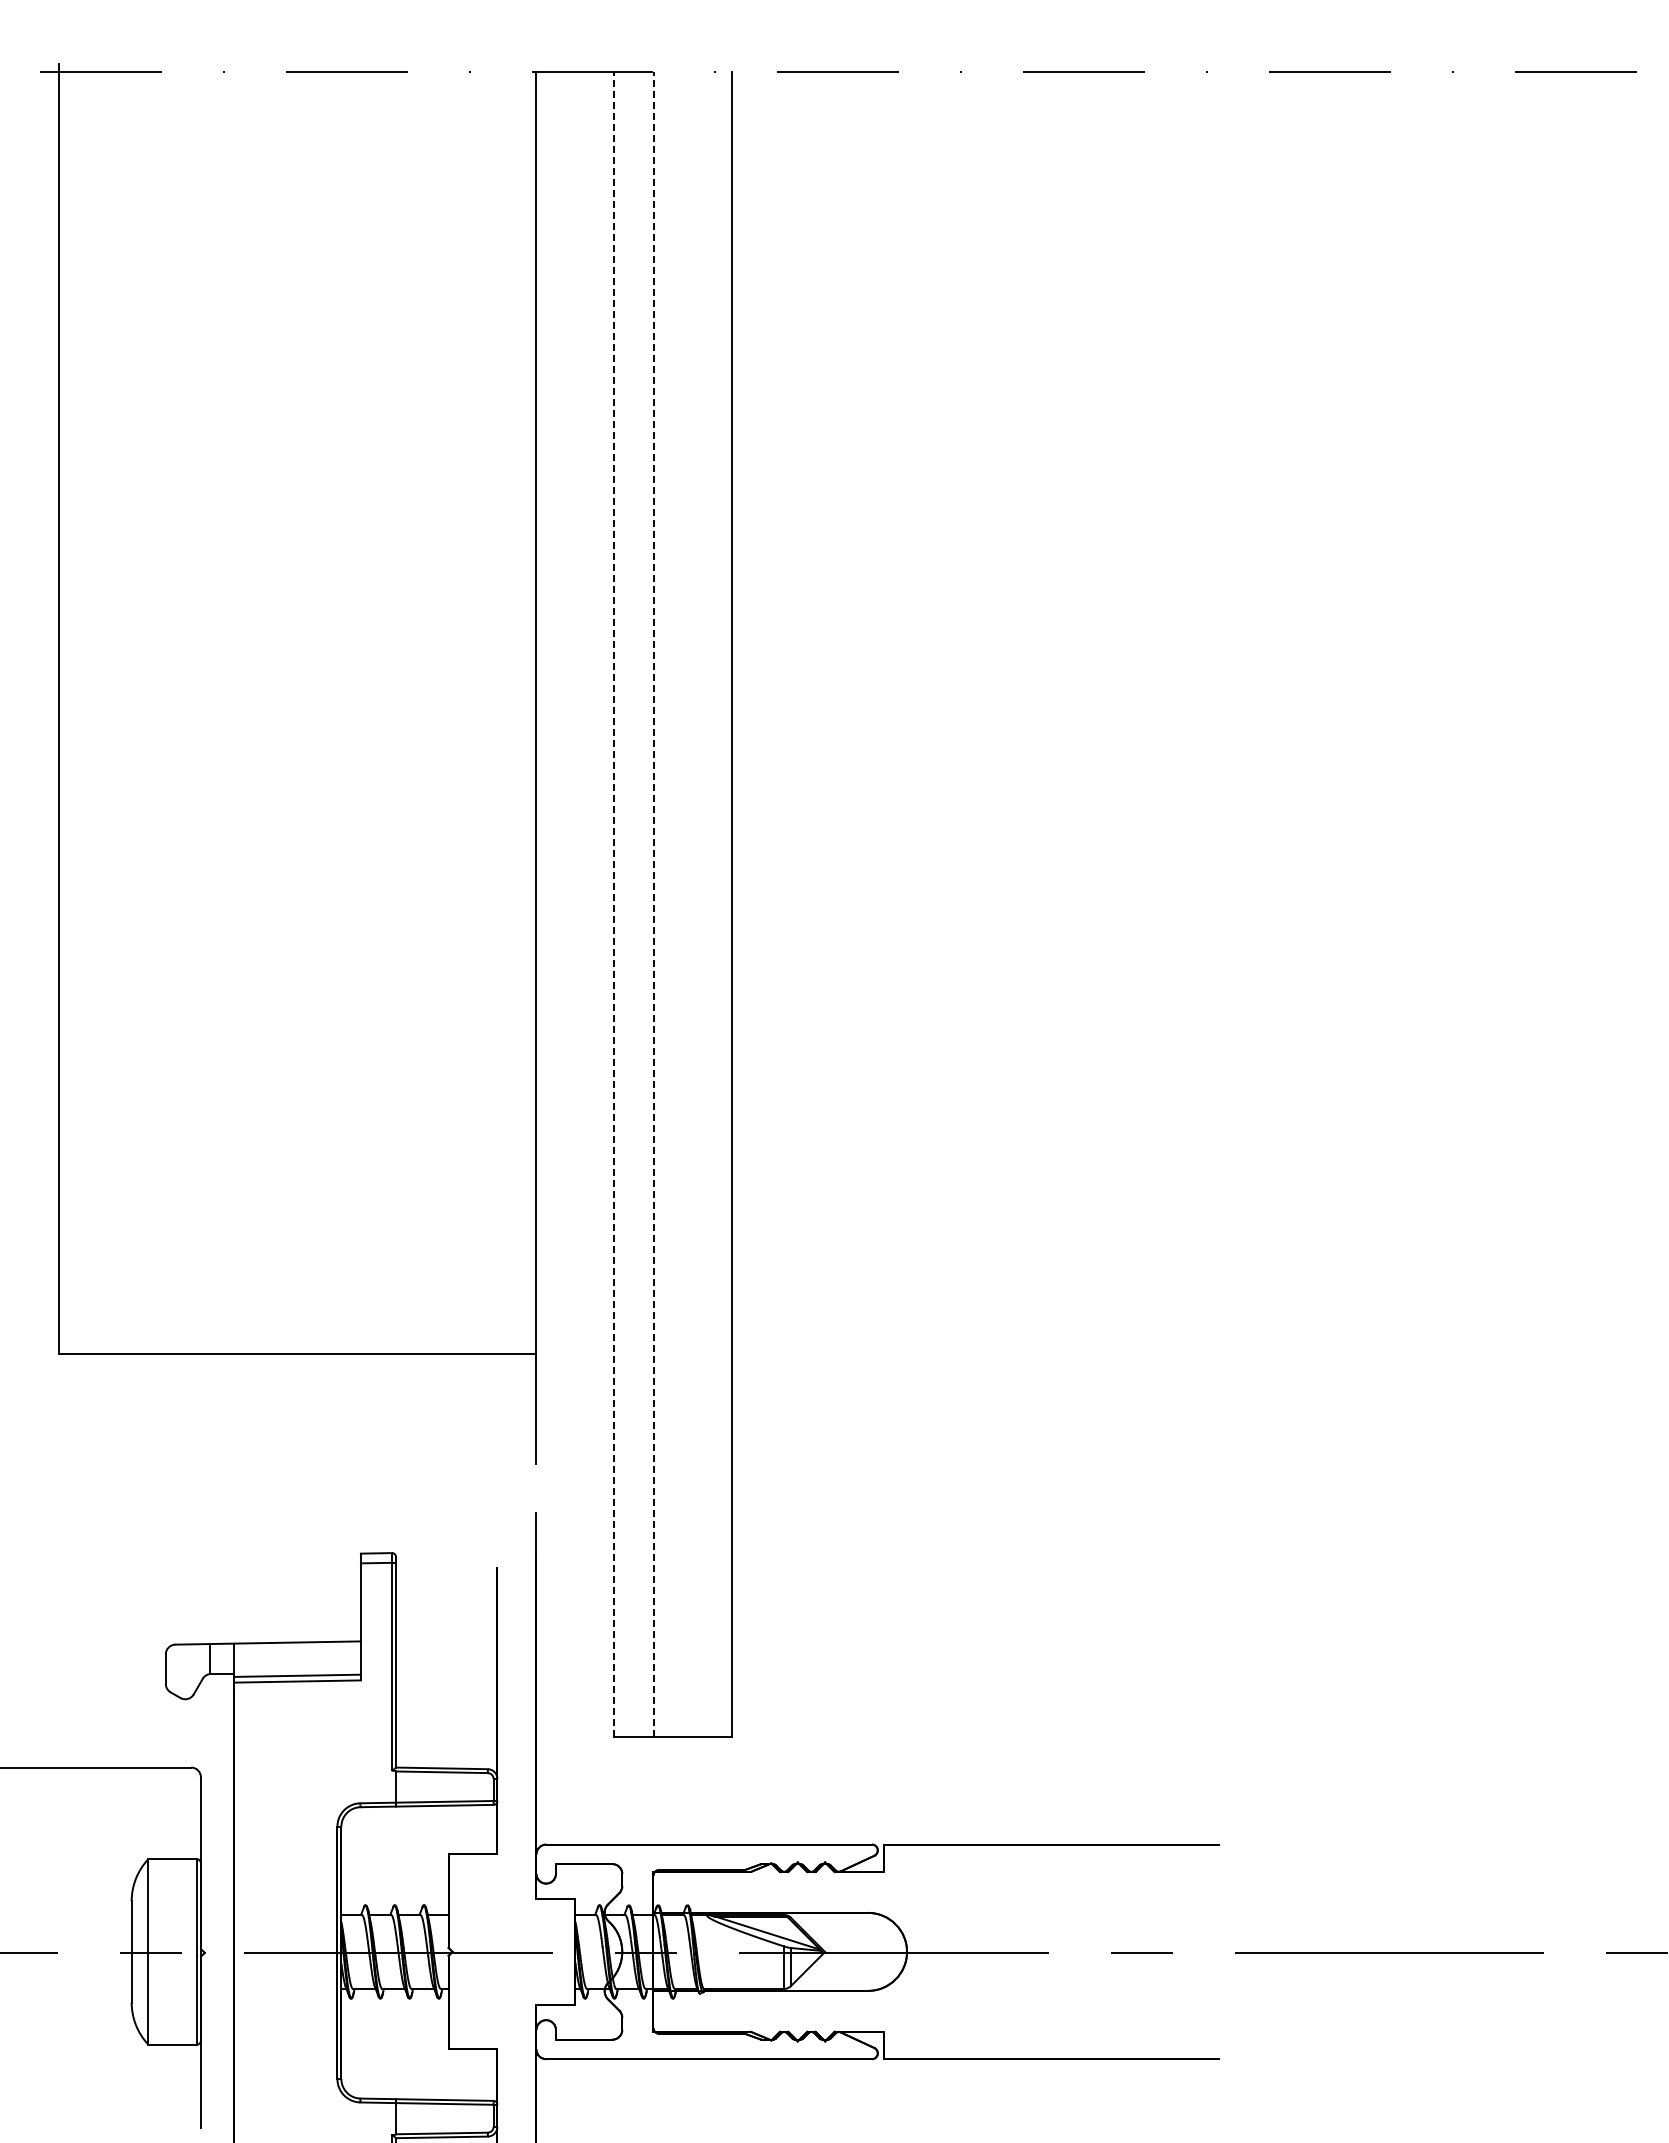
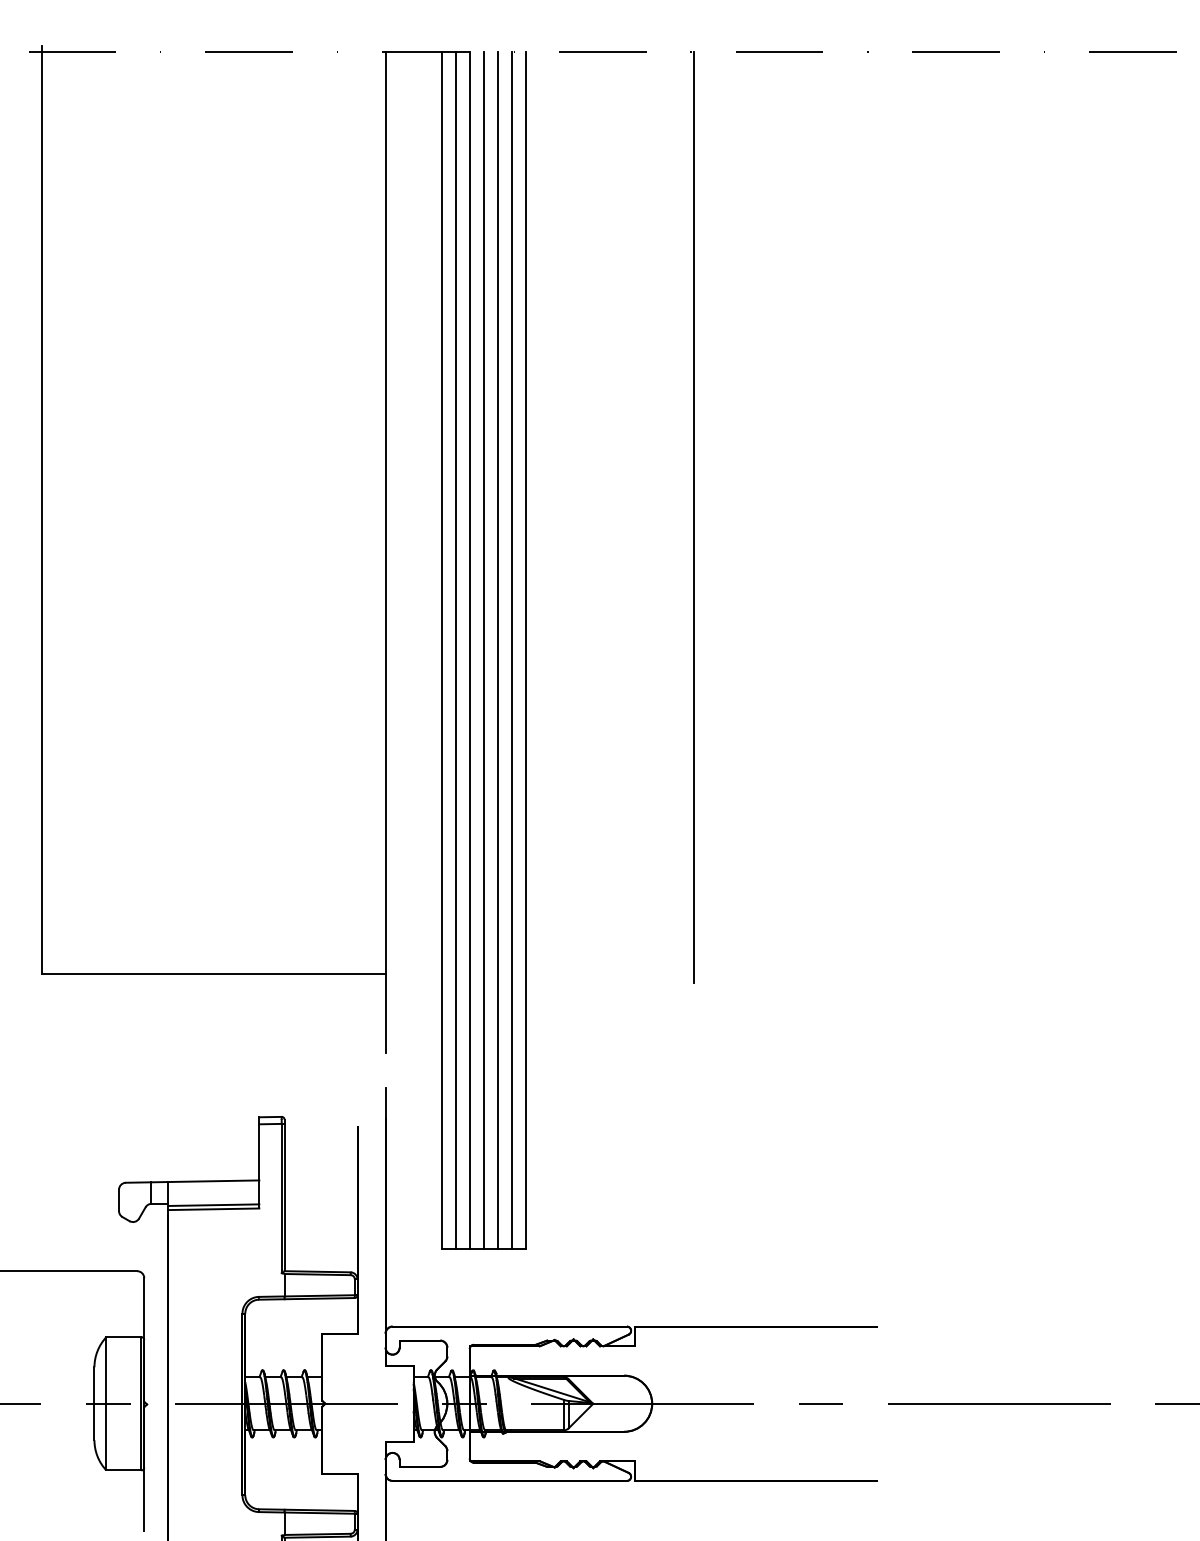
line: (965, 719) -> (694, 517), added
line: (614, 904) -> (441, 650), dashed -> solid
line: (633, 904) -> (455, 650), added
line: (653, 904) -> (469, 650), dashed -> solid
line: (673, 904) -> (484, 650), added
line: (692, 904) -> (497, 650), added
line: (712, 904) -> (512, 650), added

